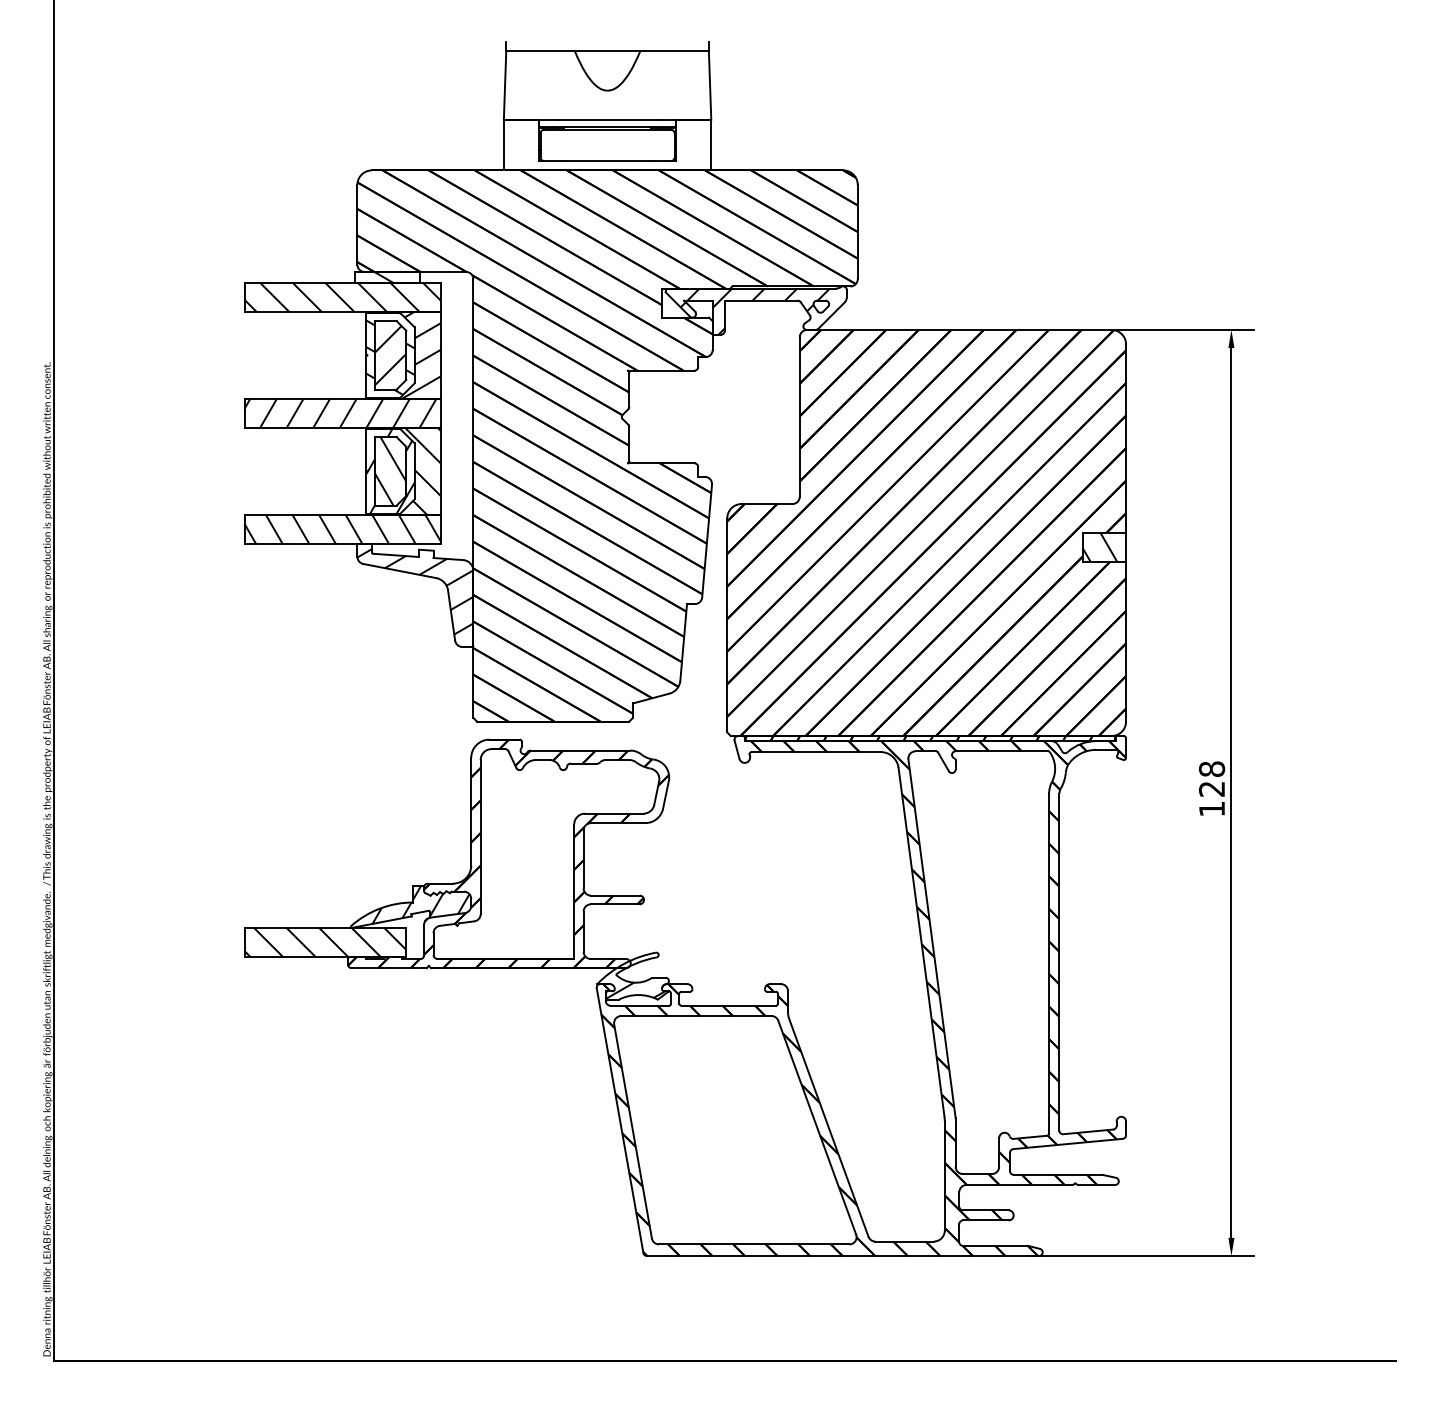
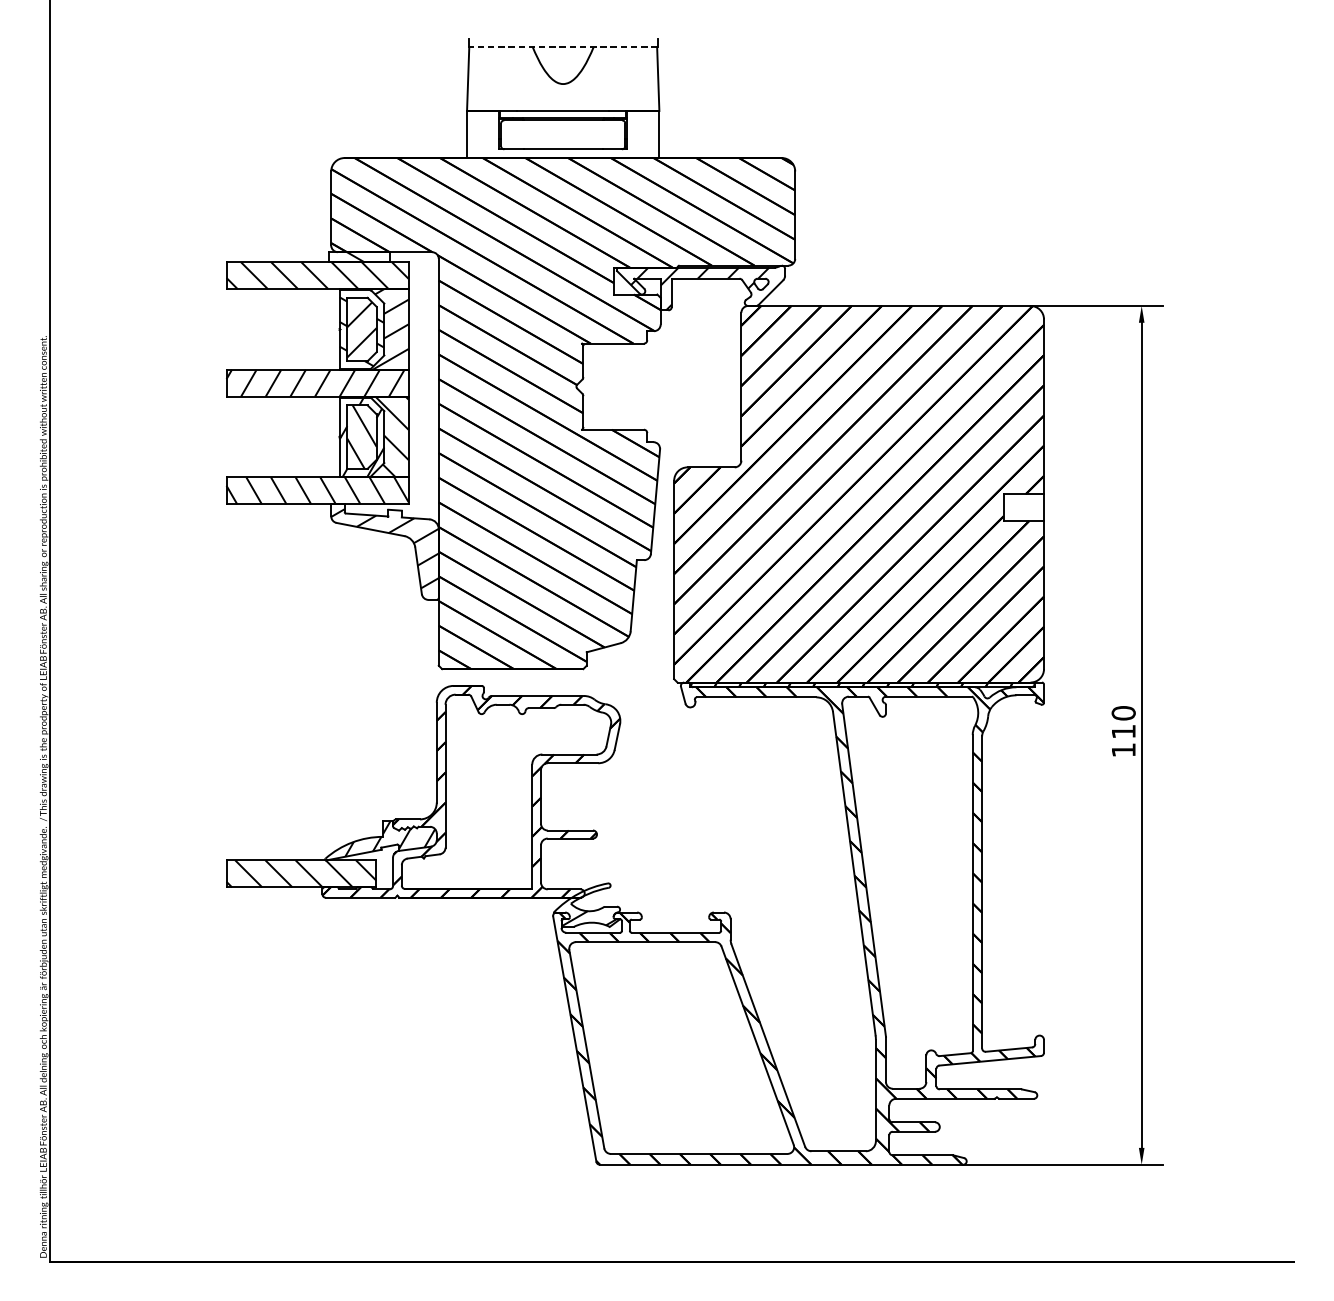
line: (607, 50) -> (563, 46), solid -> dashed
hatch: (1099, 547) -> (1019, 507), removed
text: (1211, 778) -> (1123, 721), 128 -> 110

